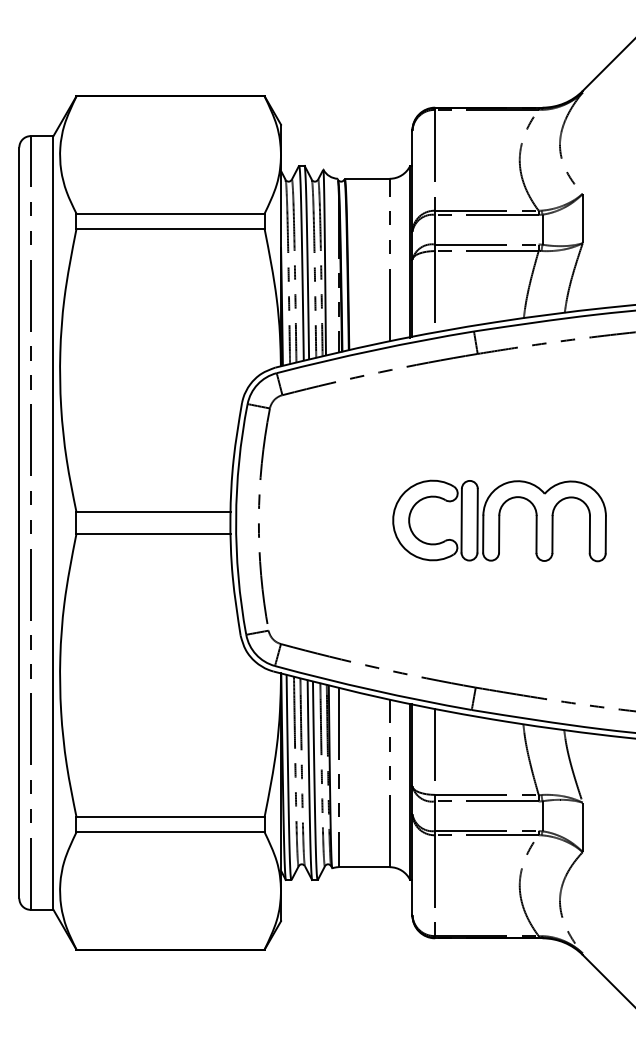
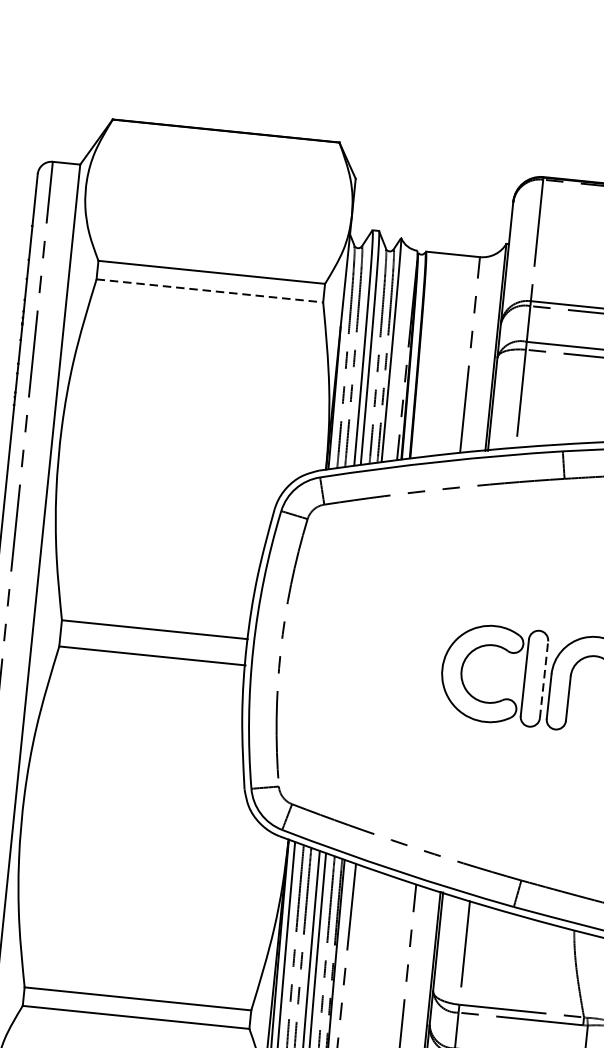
line: (171, 229) -> (210, 291), solid -> dashed
line: (477, 520) -> (543, 679), solid -> dashed

